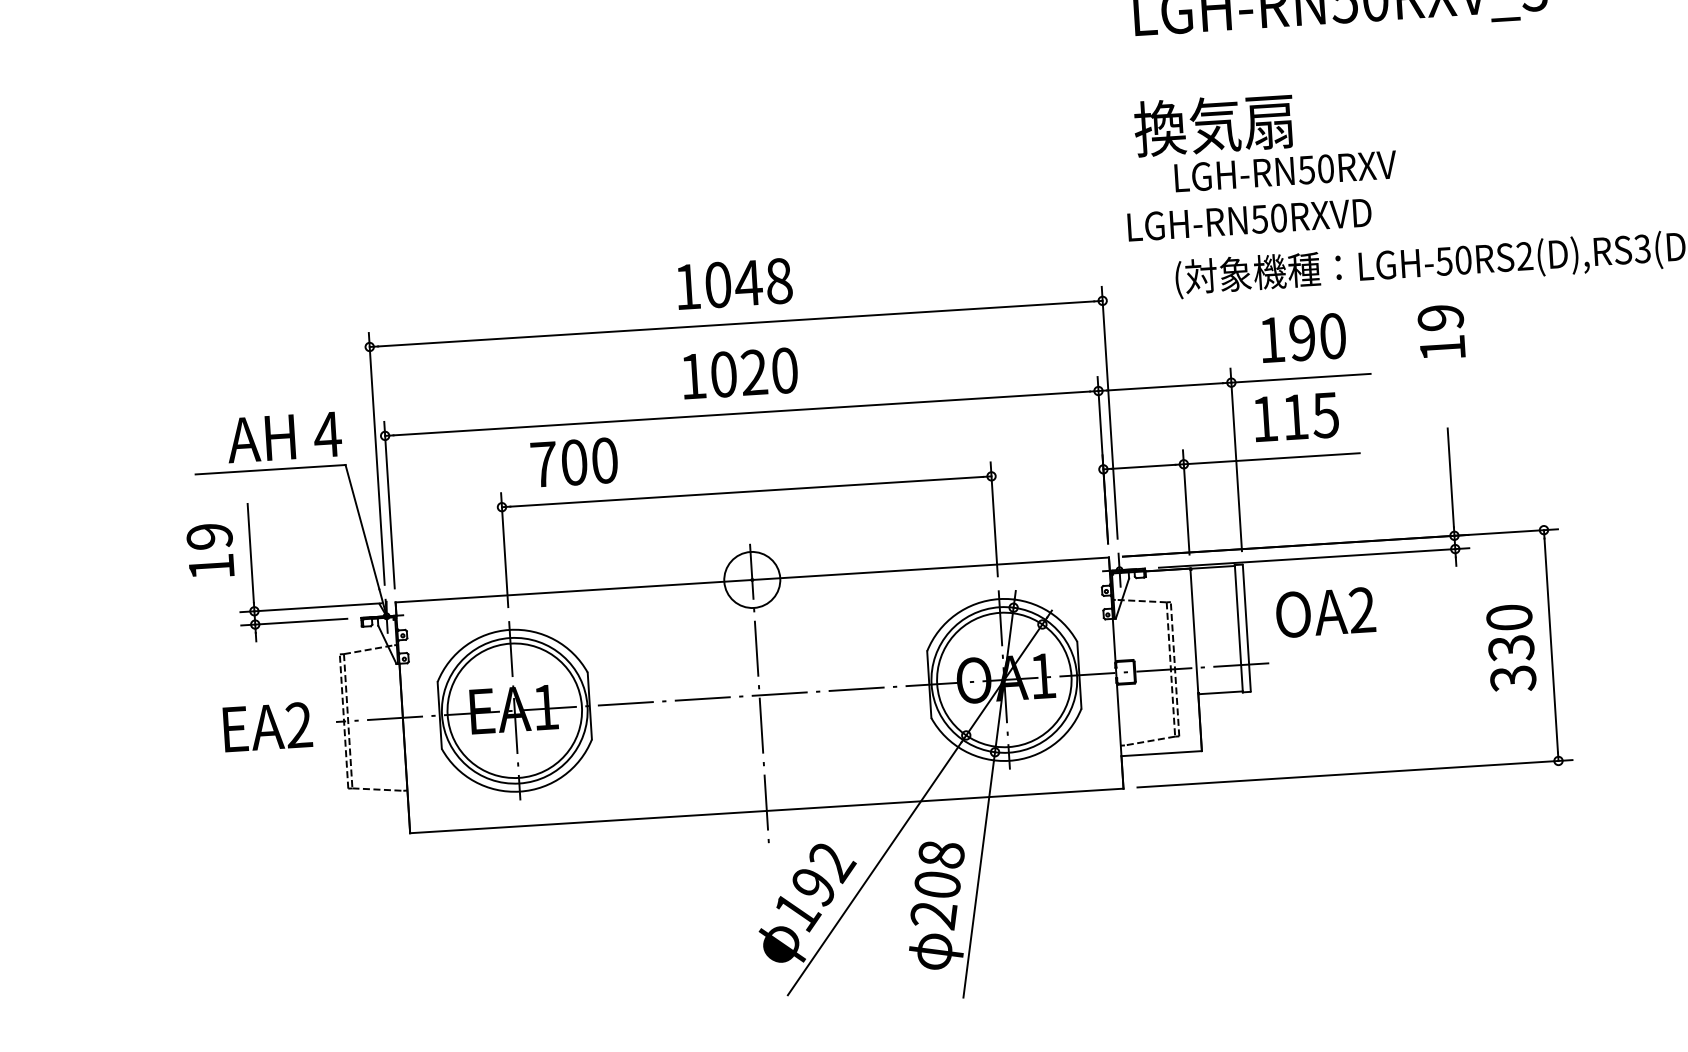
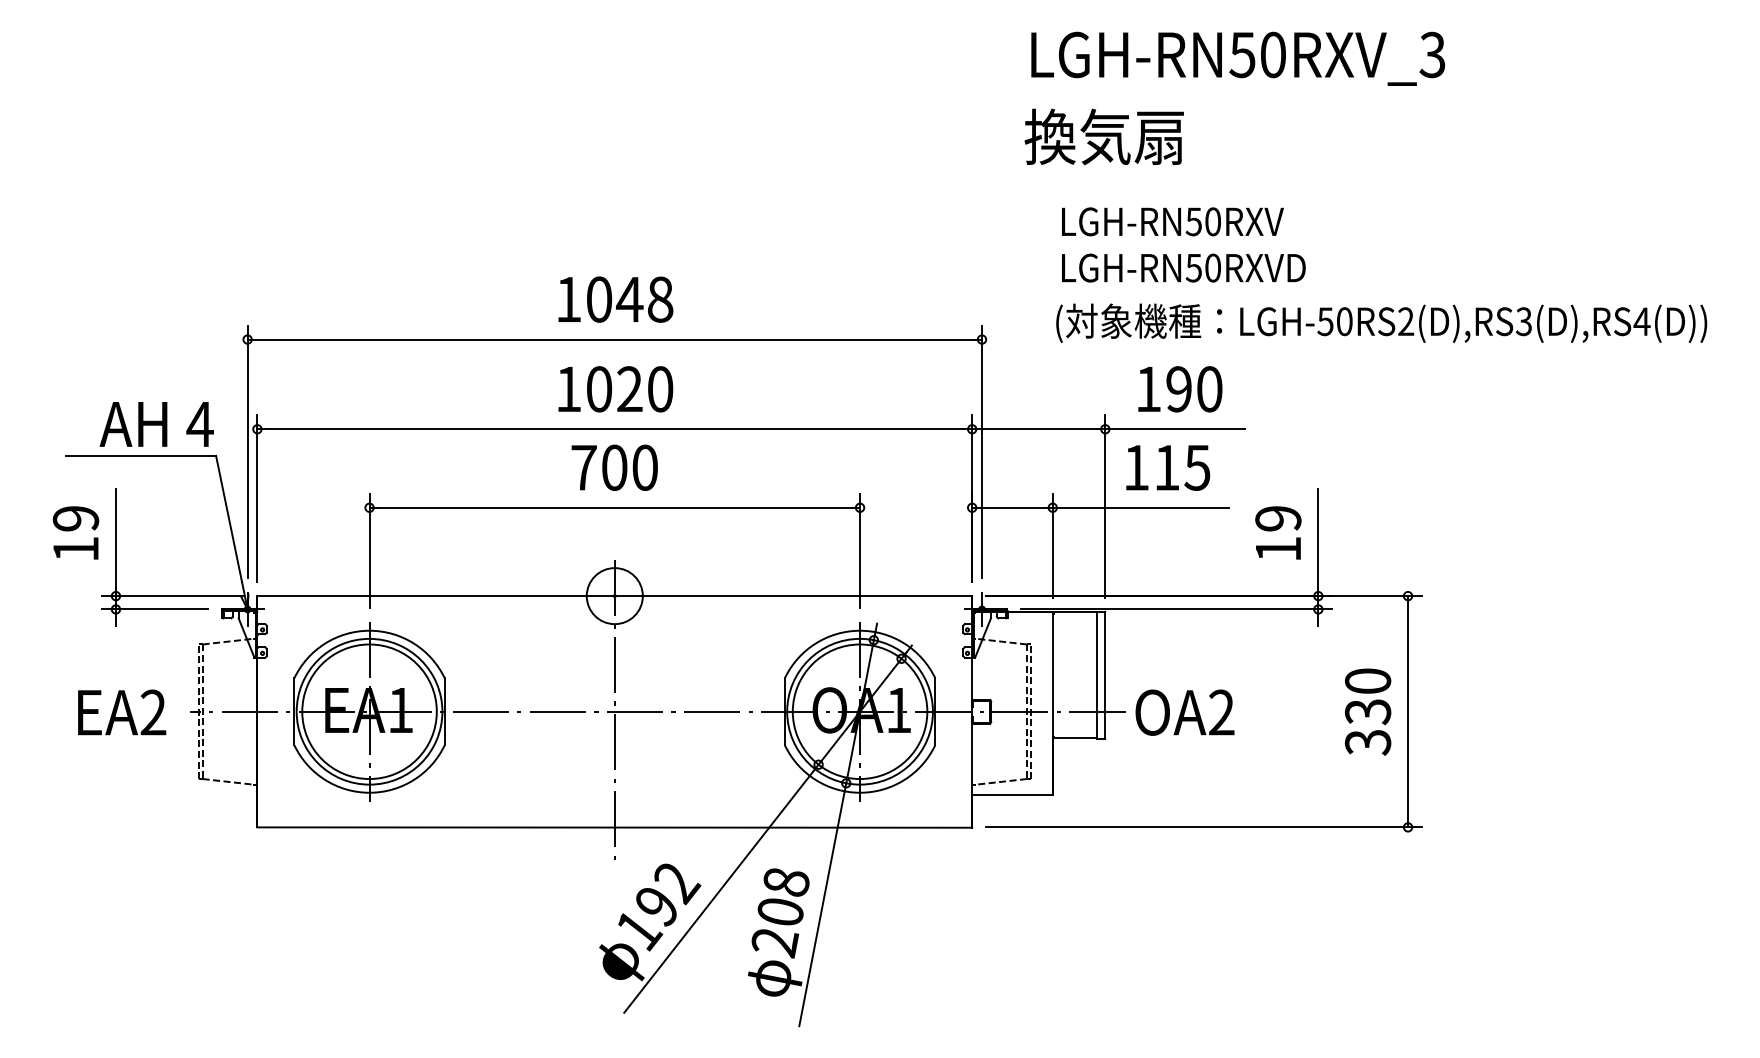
text: (1213, 124) -> (1103, 136), moved
text: (1249, 219) -> (1183, 267), moved
text: (1441, 331) -> (1278, 532), moved
text: (574, 462) -> (614, 467), moved
text: (1325, 612) -> (1184, 712), moved

